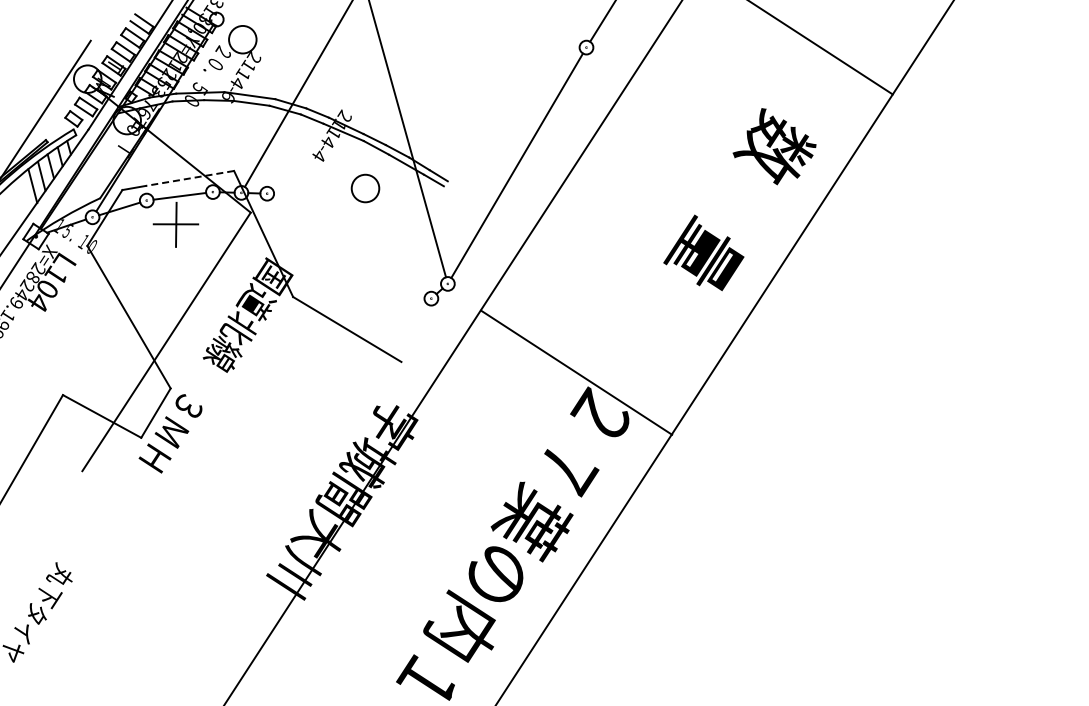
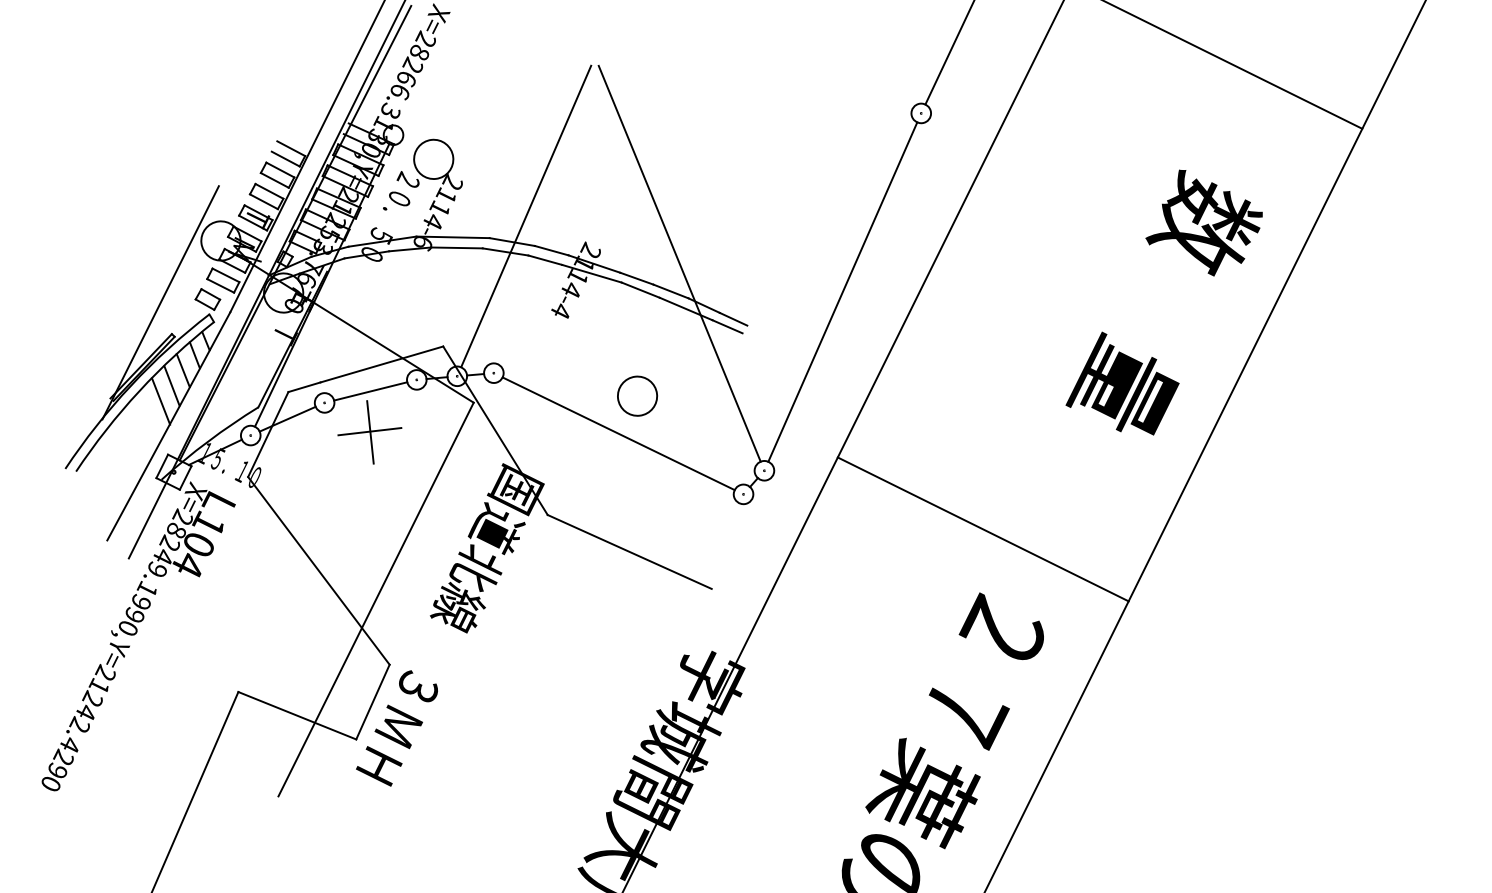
line: (189, 178) -> (381, 364), dashed -> solid
circle: (365, 188) -> (637, 396), moved
line: (349, 245) -> (618, 432), added
line: (576, 372) -> (982, 529), moved

